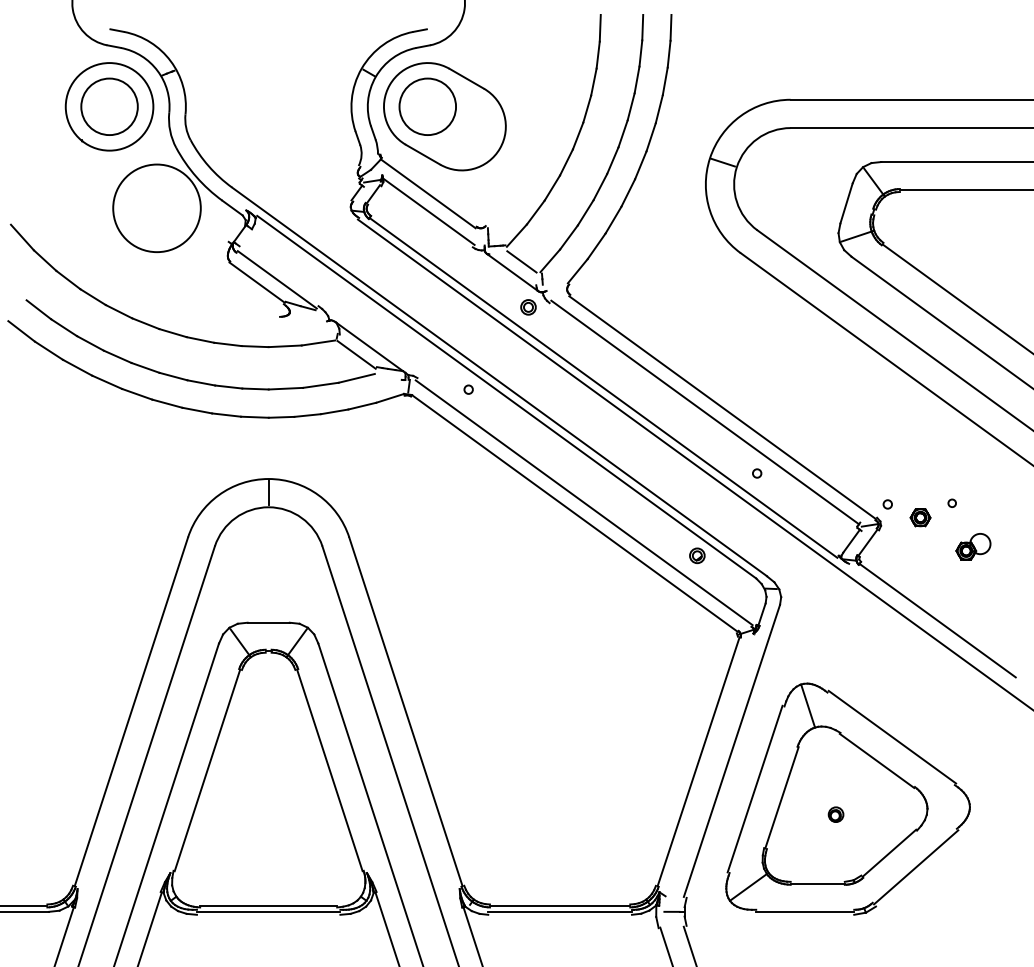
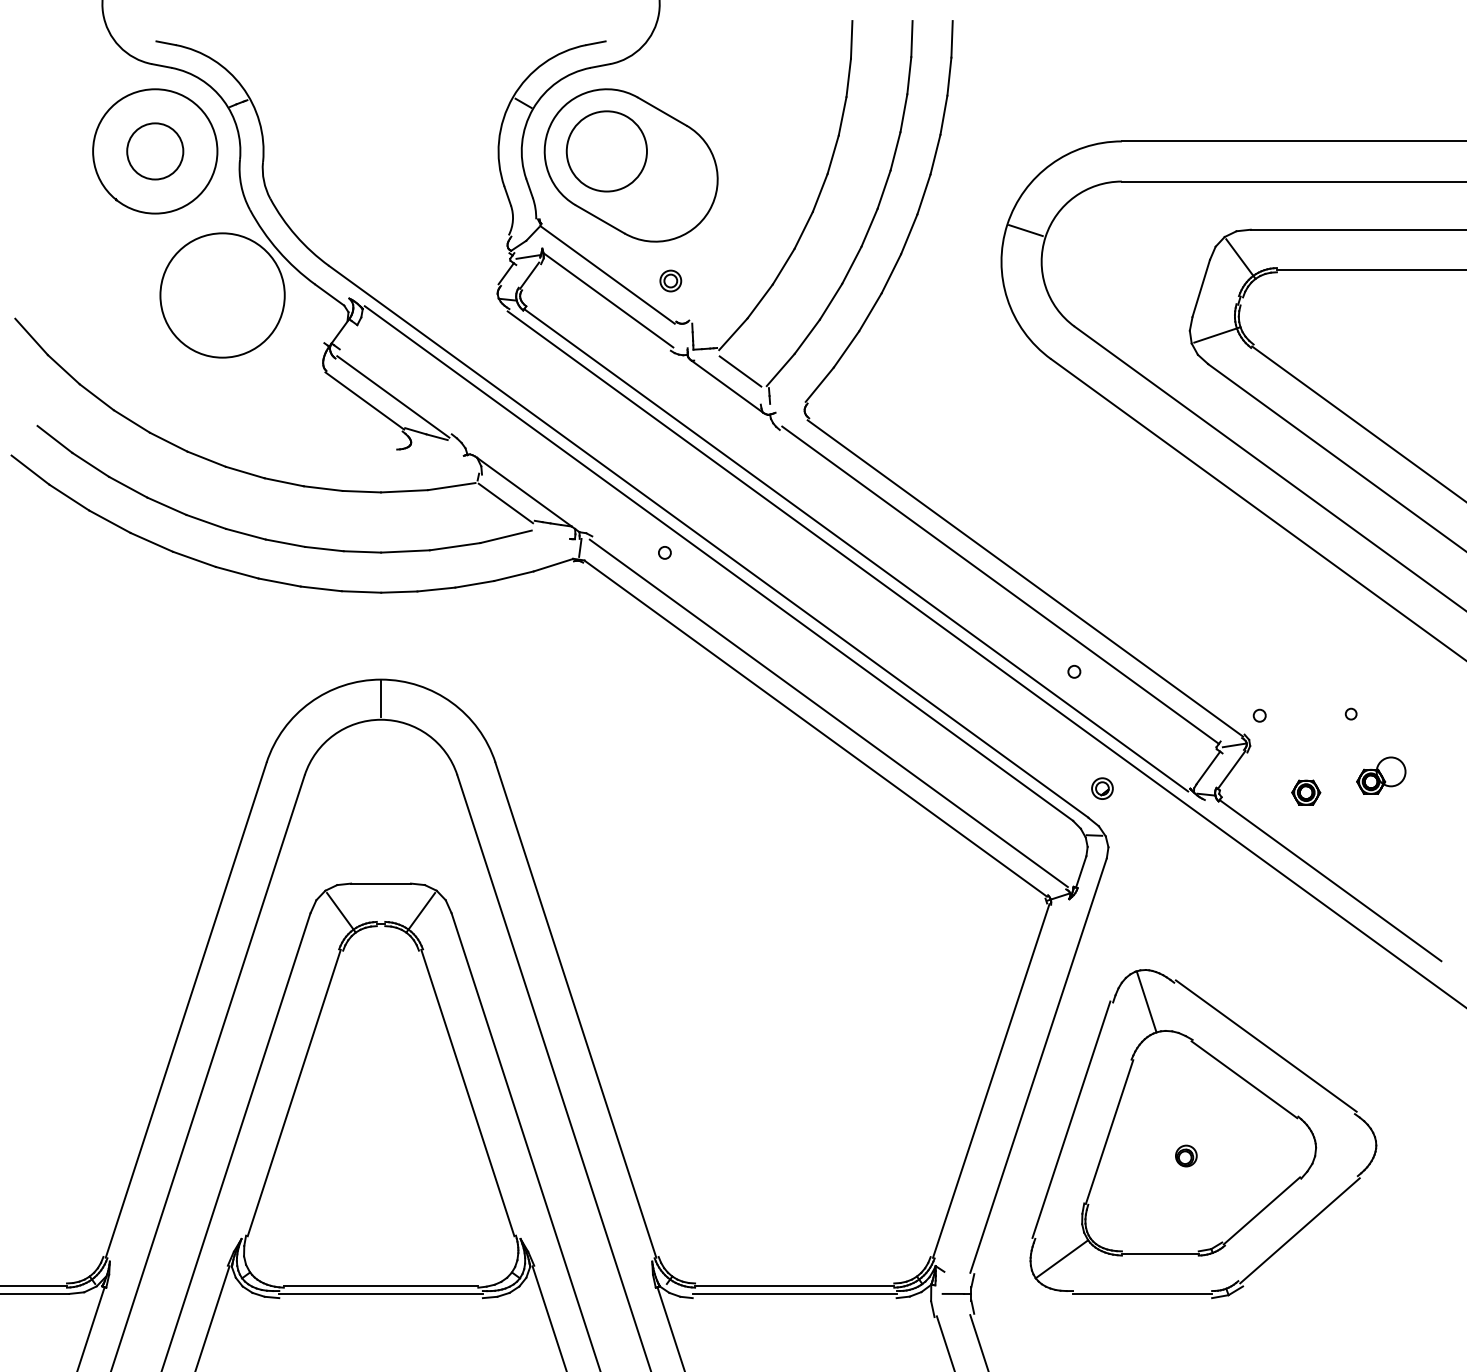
circle: (109, 106) -> (155, 151), size x0.7
part: (528, 306) -> (670, 280), moved
part: (920, 517) -> (1306, 792), moved
part: (697, 555) -> (1102, 788), moved

